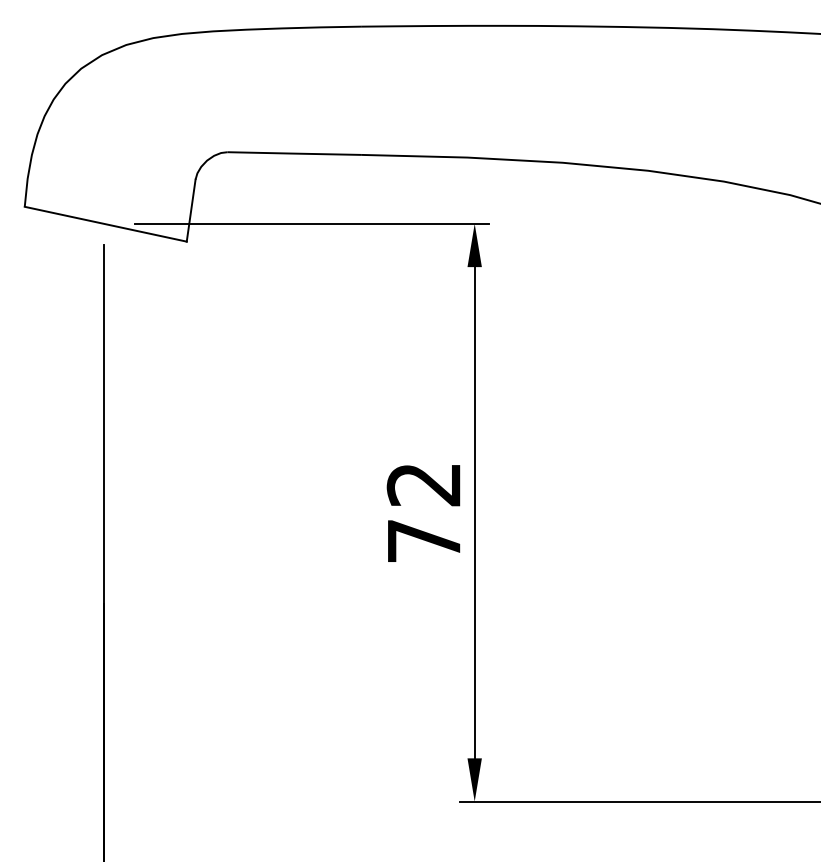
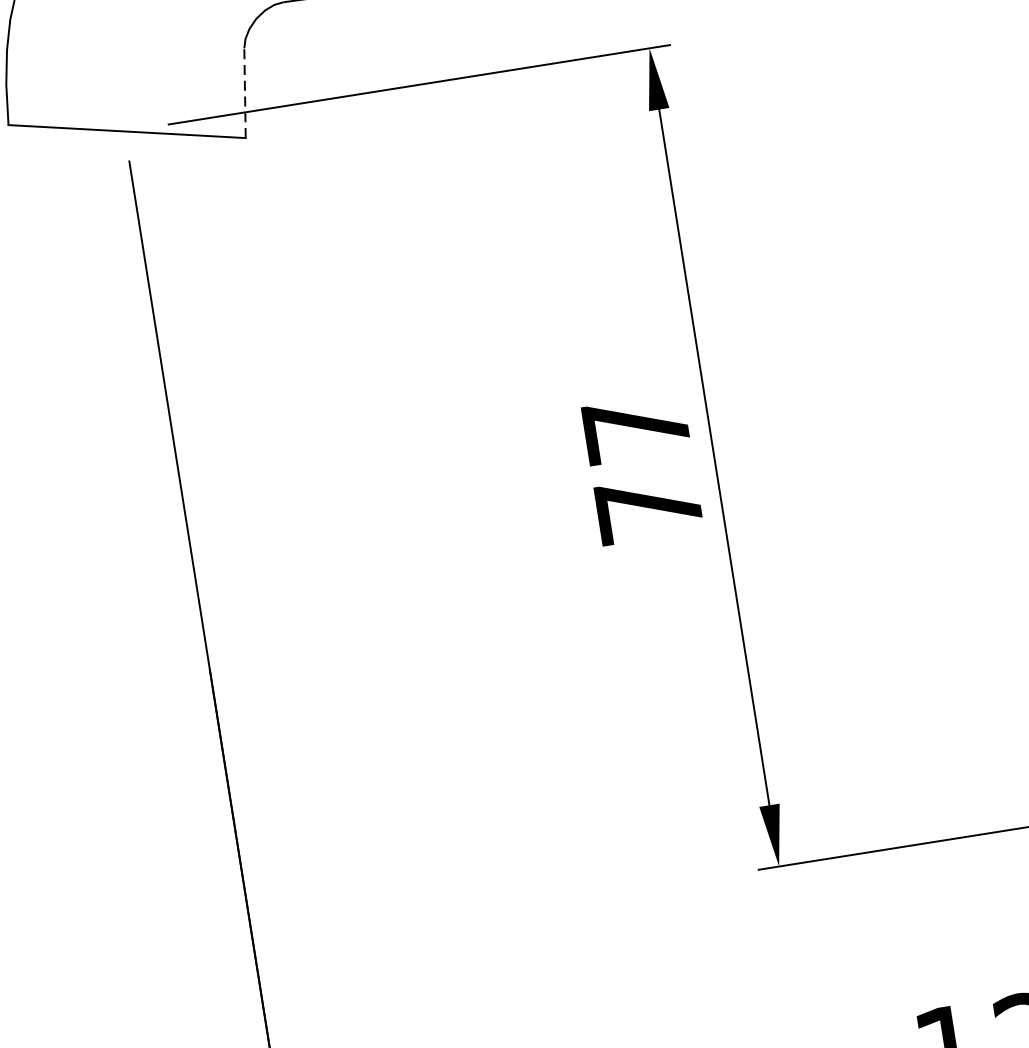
line: (191, 210) -> (245, 92), solid -> dashed
text: (423, 484) -> (635, 428), 72 -> 77

